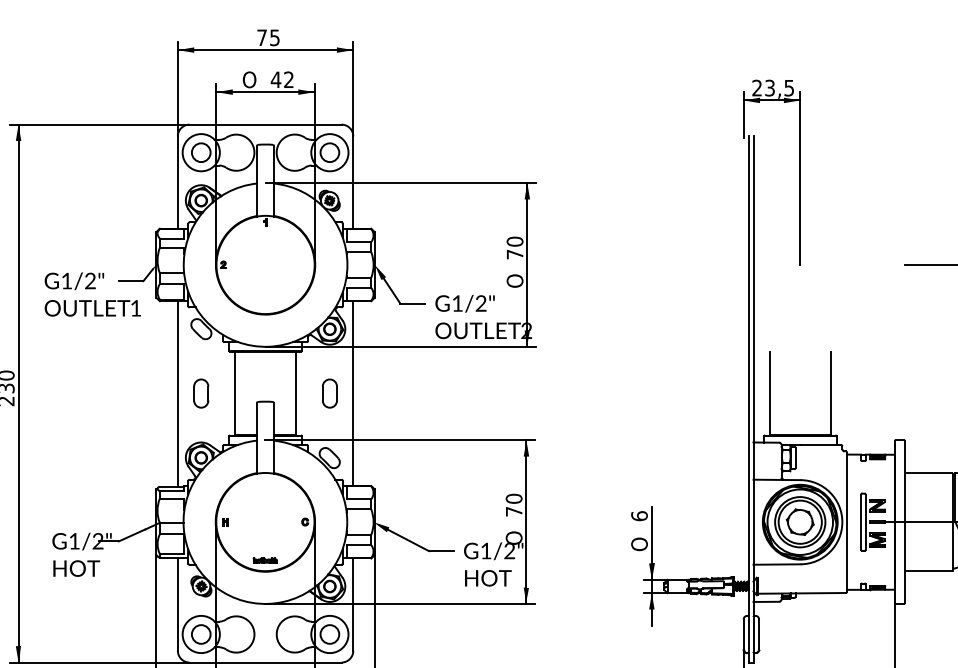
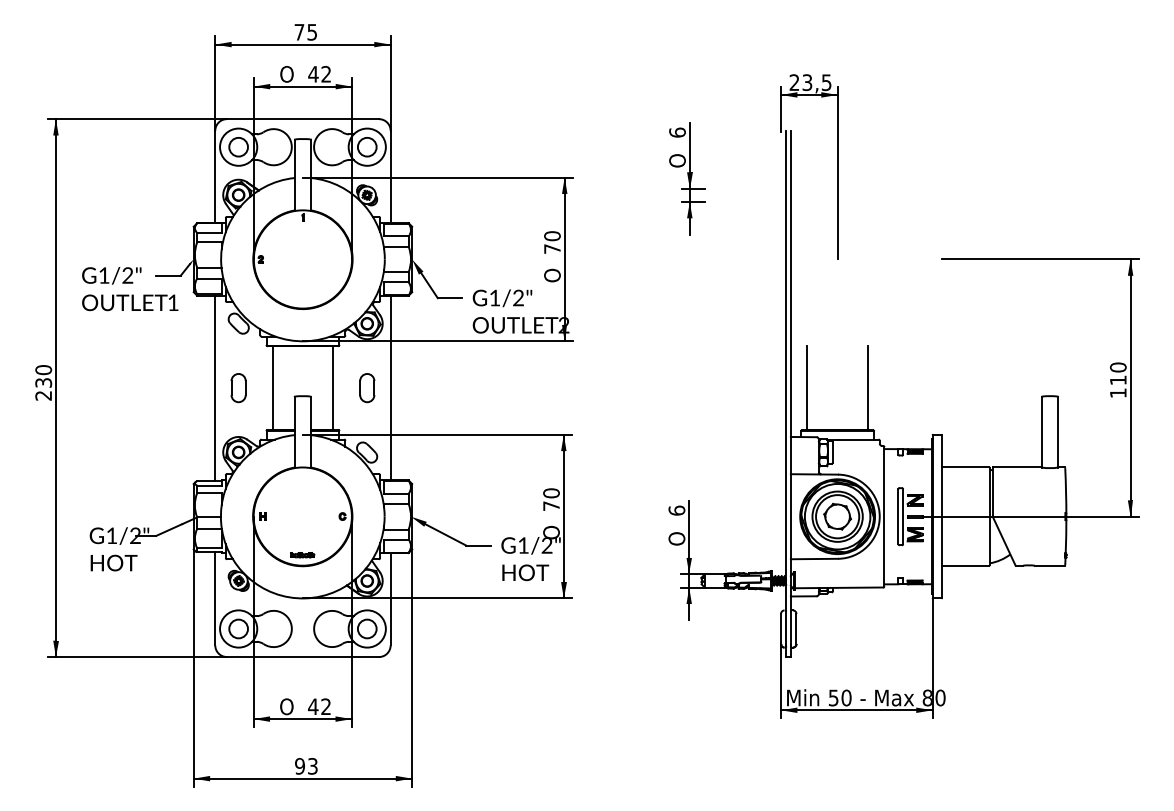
part: (650, 184) -> (687, 178), added

